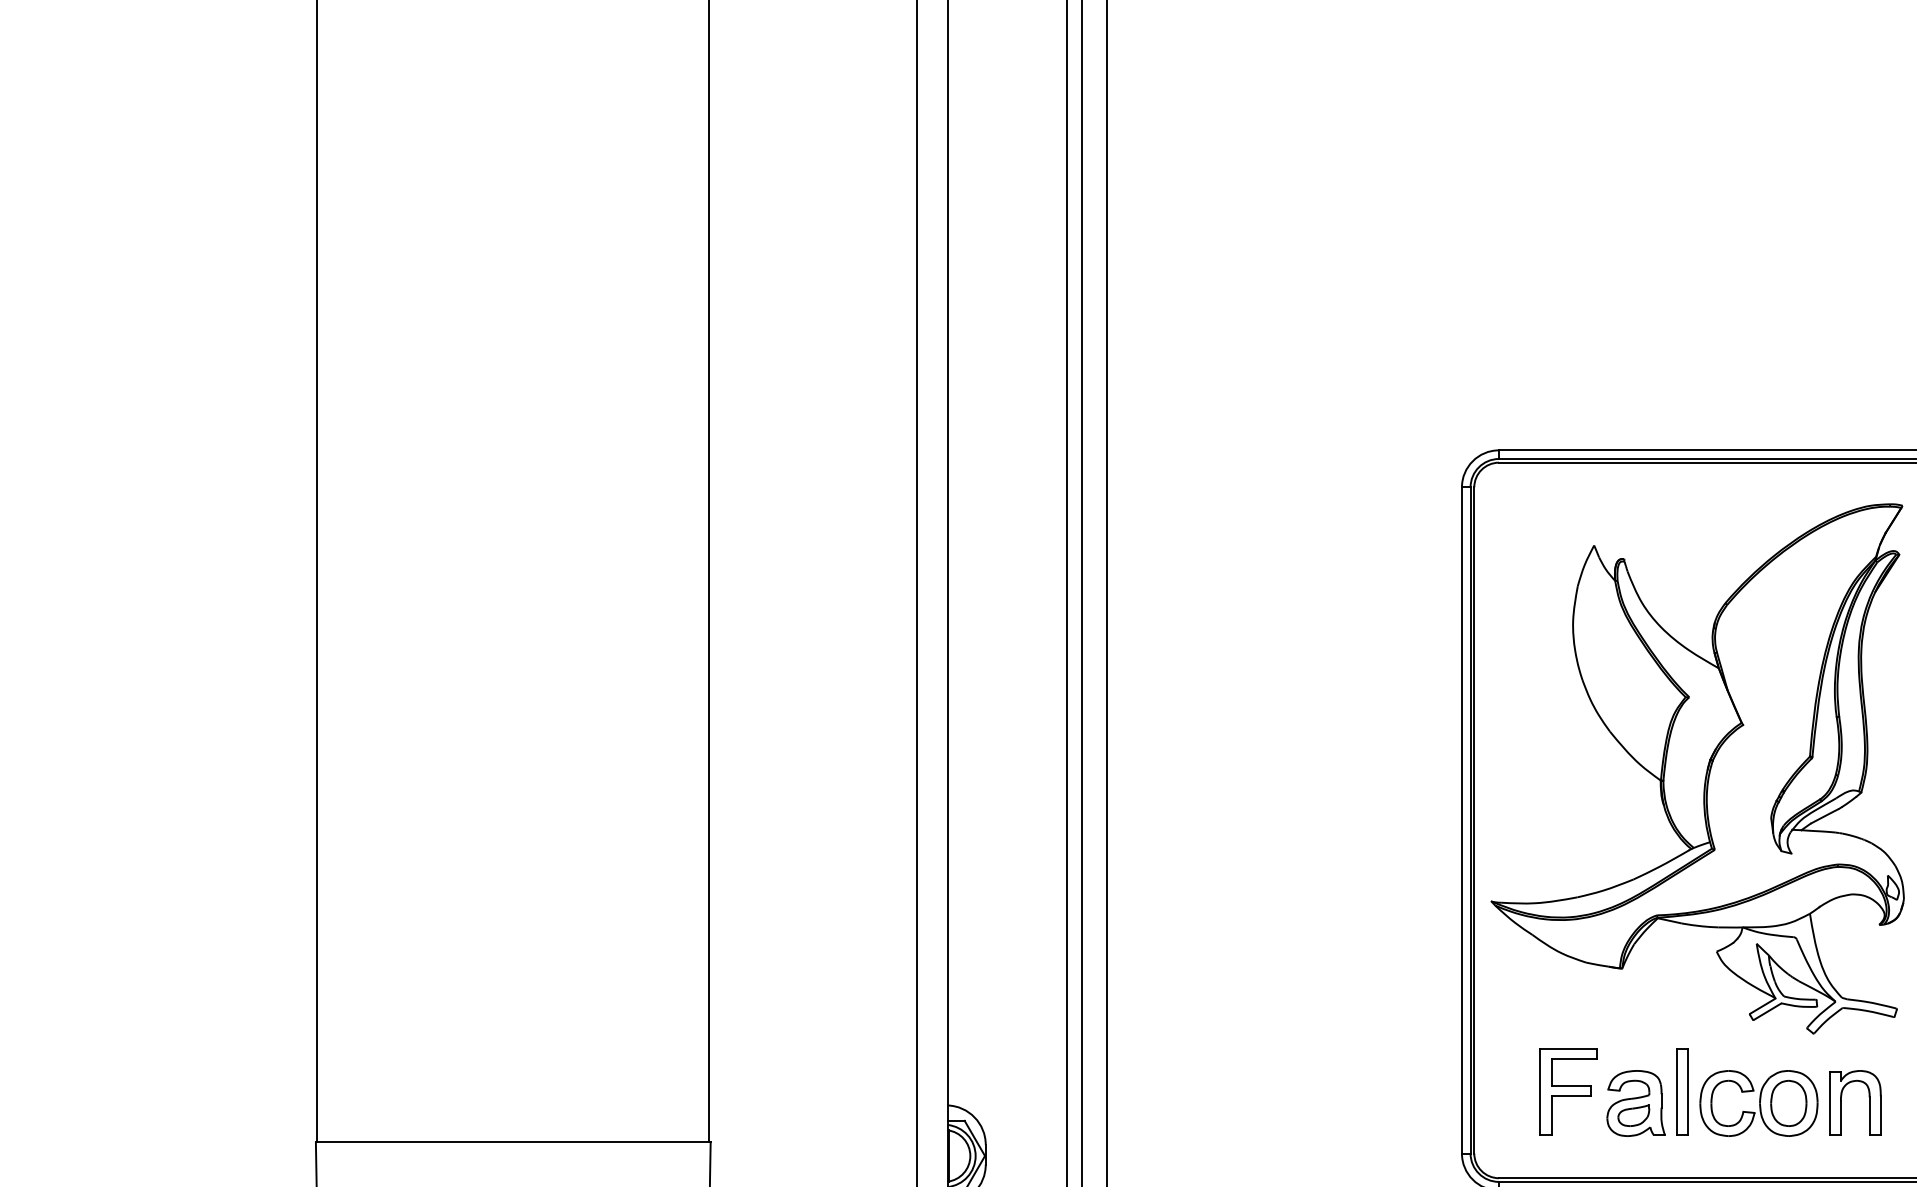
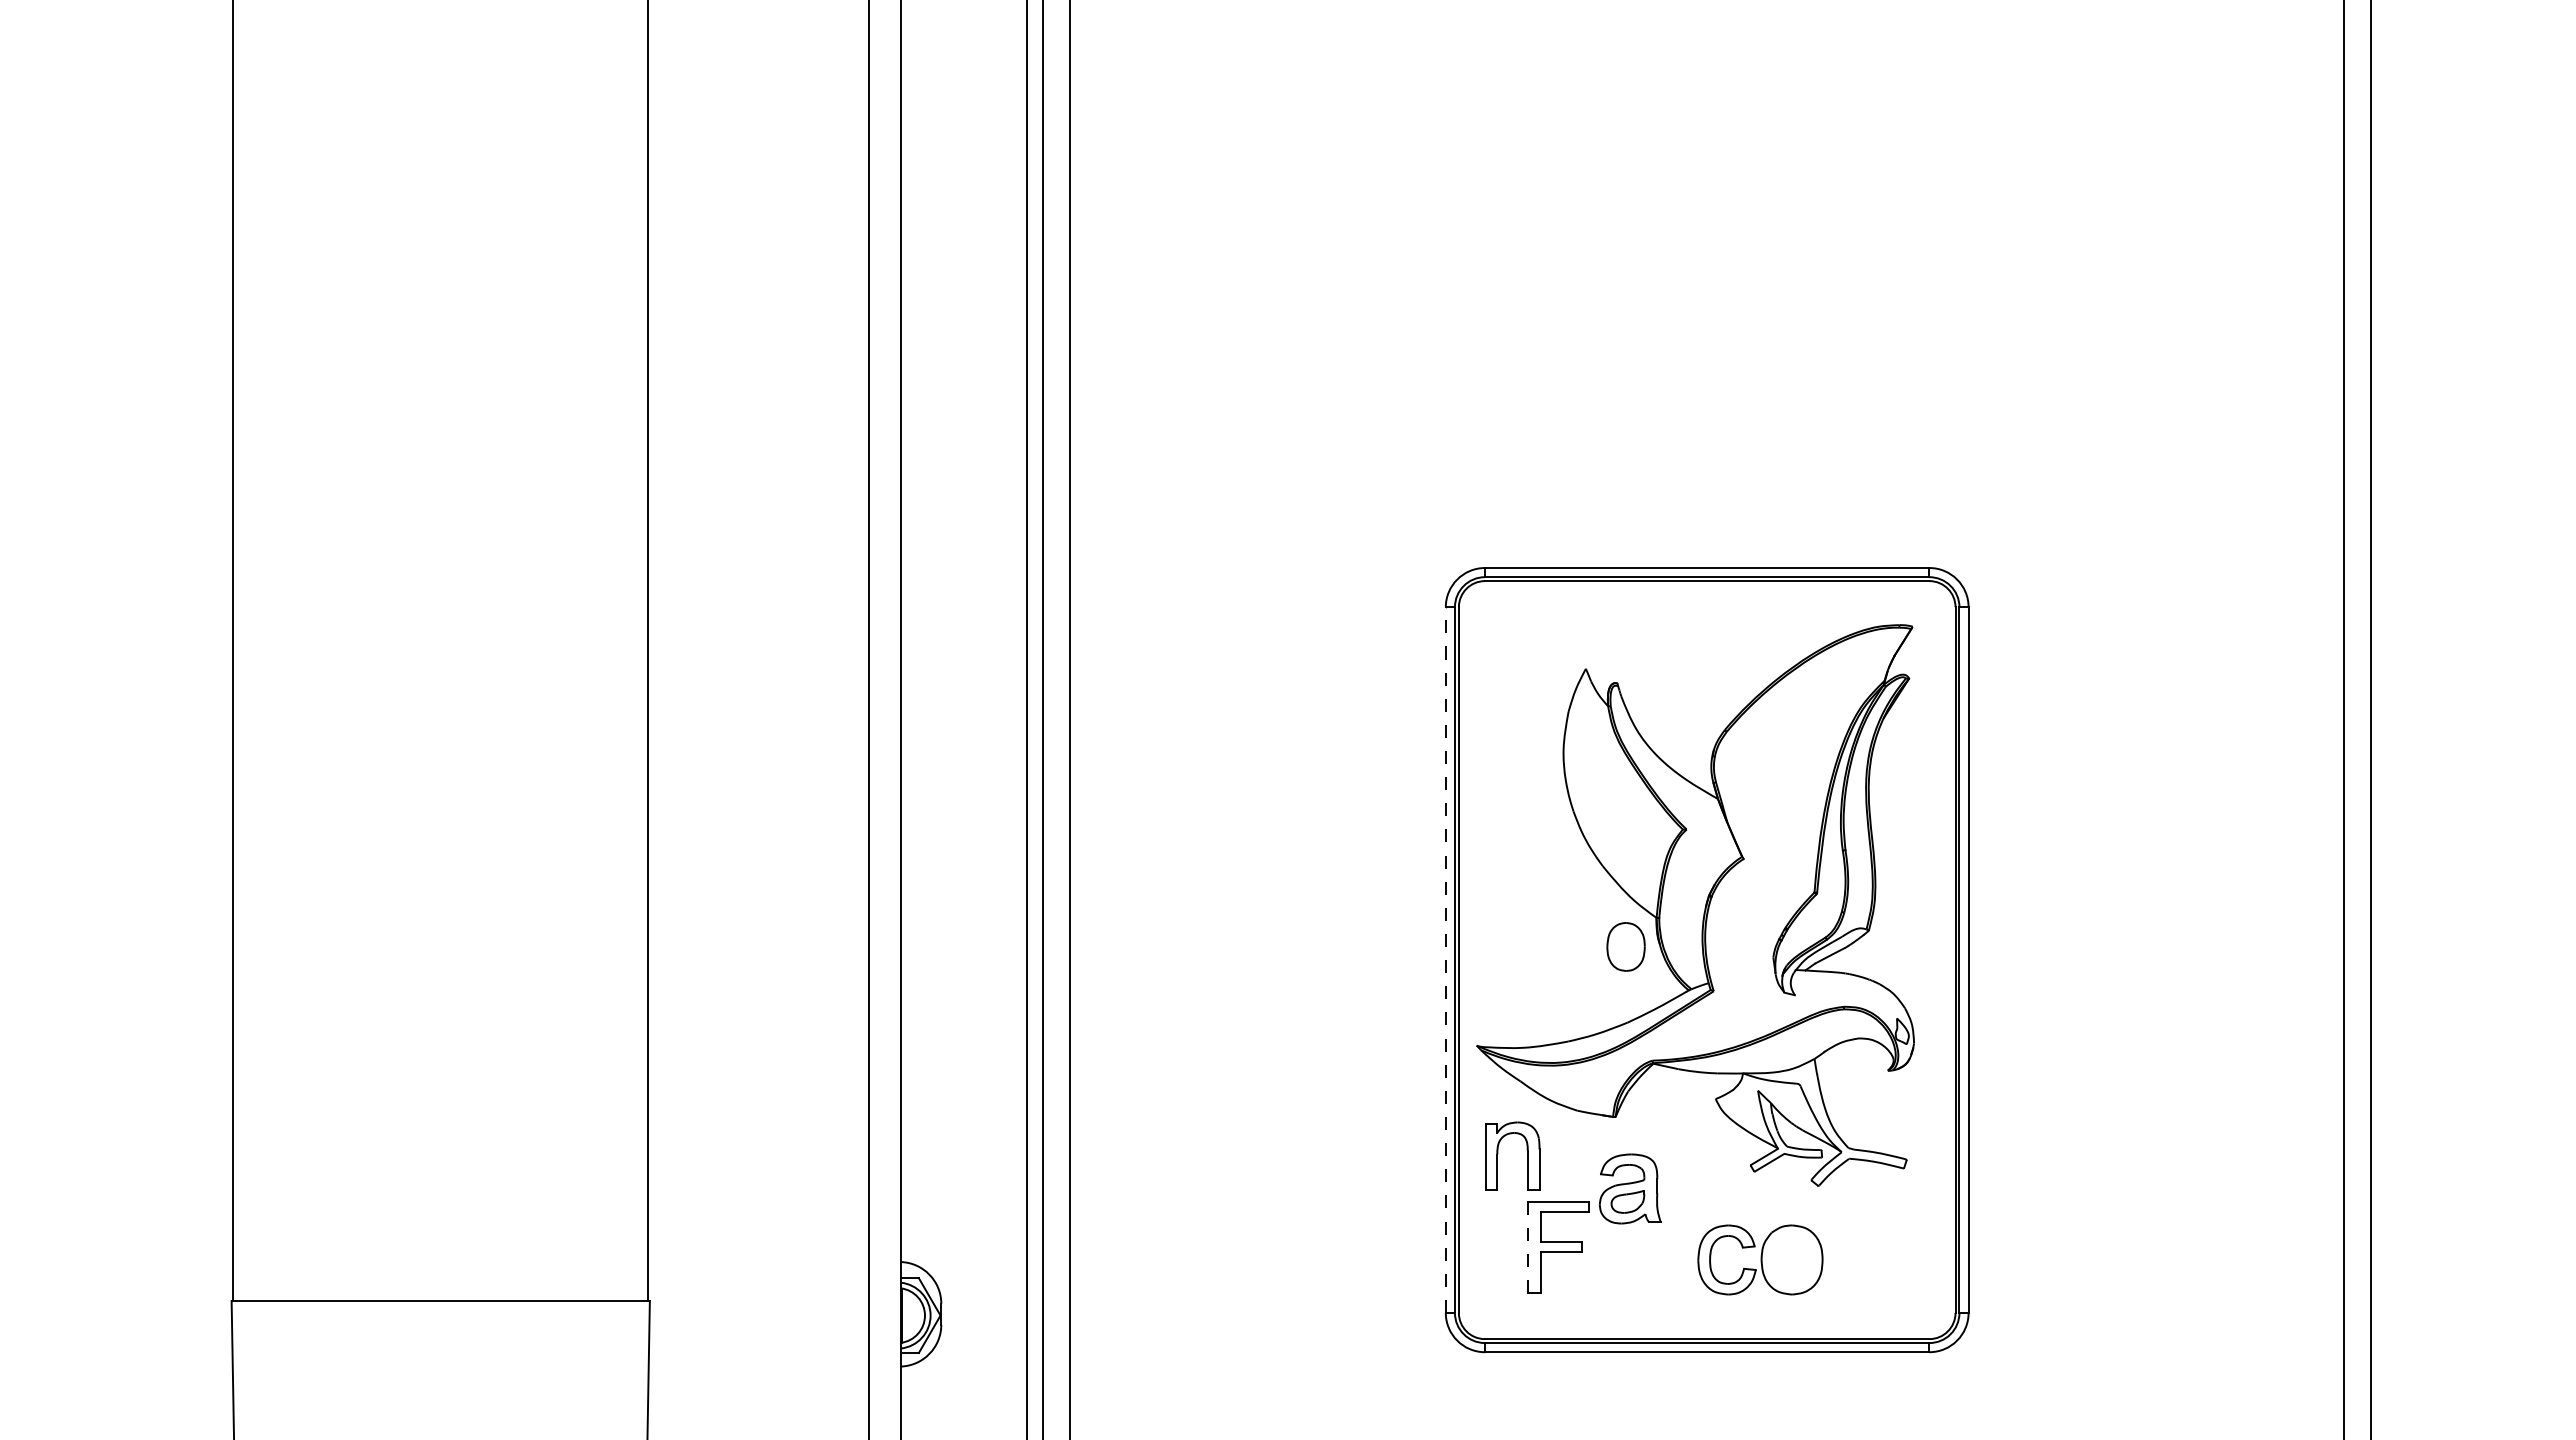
line: (1461, 820) -> (1445, 960), solid -> dashed
line: (1540, 1091) -> (1528, 1247), solid -> dashed
part: (1682, 1091) -> (1679, 1247), removed
part: (1842, 1101) -> (1498, 1154), moved
part: (1636, 1103) -> (1630, 1188), moved
part: (1788, 1103) -> (1625, 946), moved

